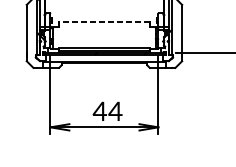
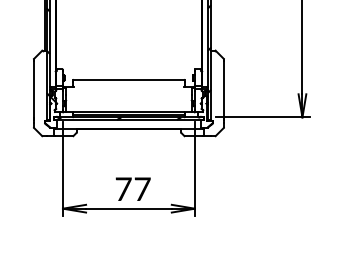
line: (104, 21) -> (128, 79), dashed -> solid
text: (107, 110) -> (132, 188), 44 -> 77

